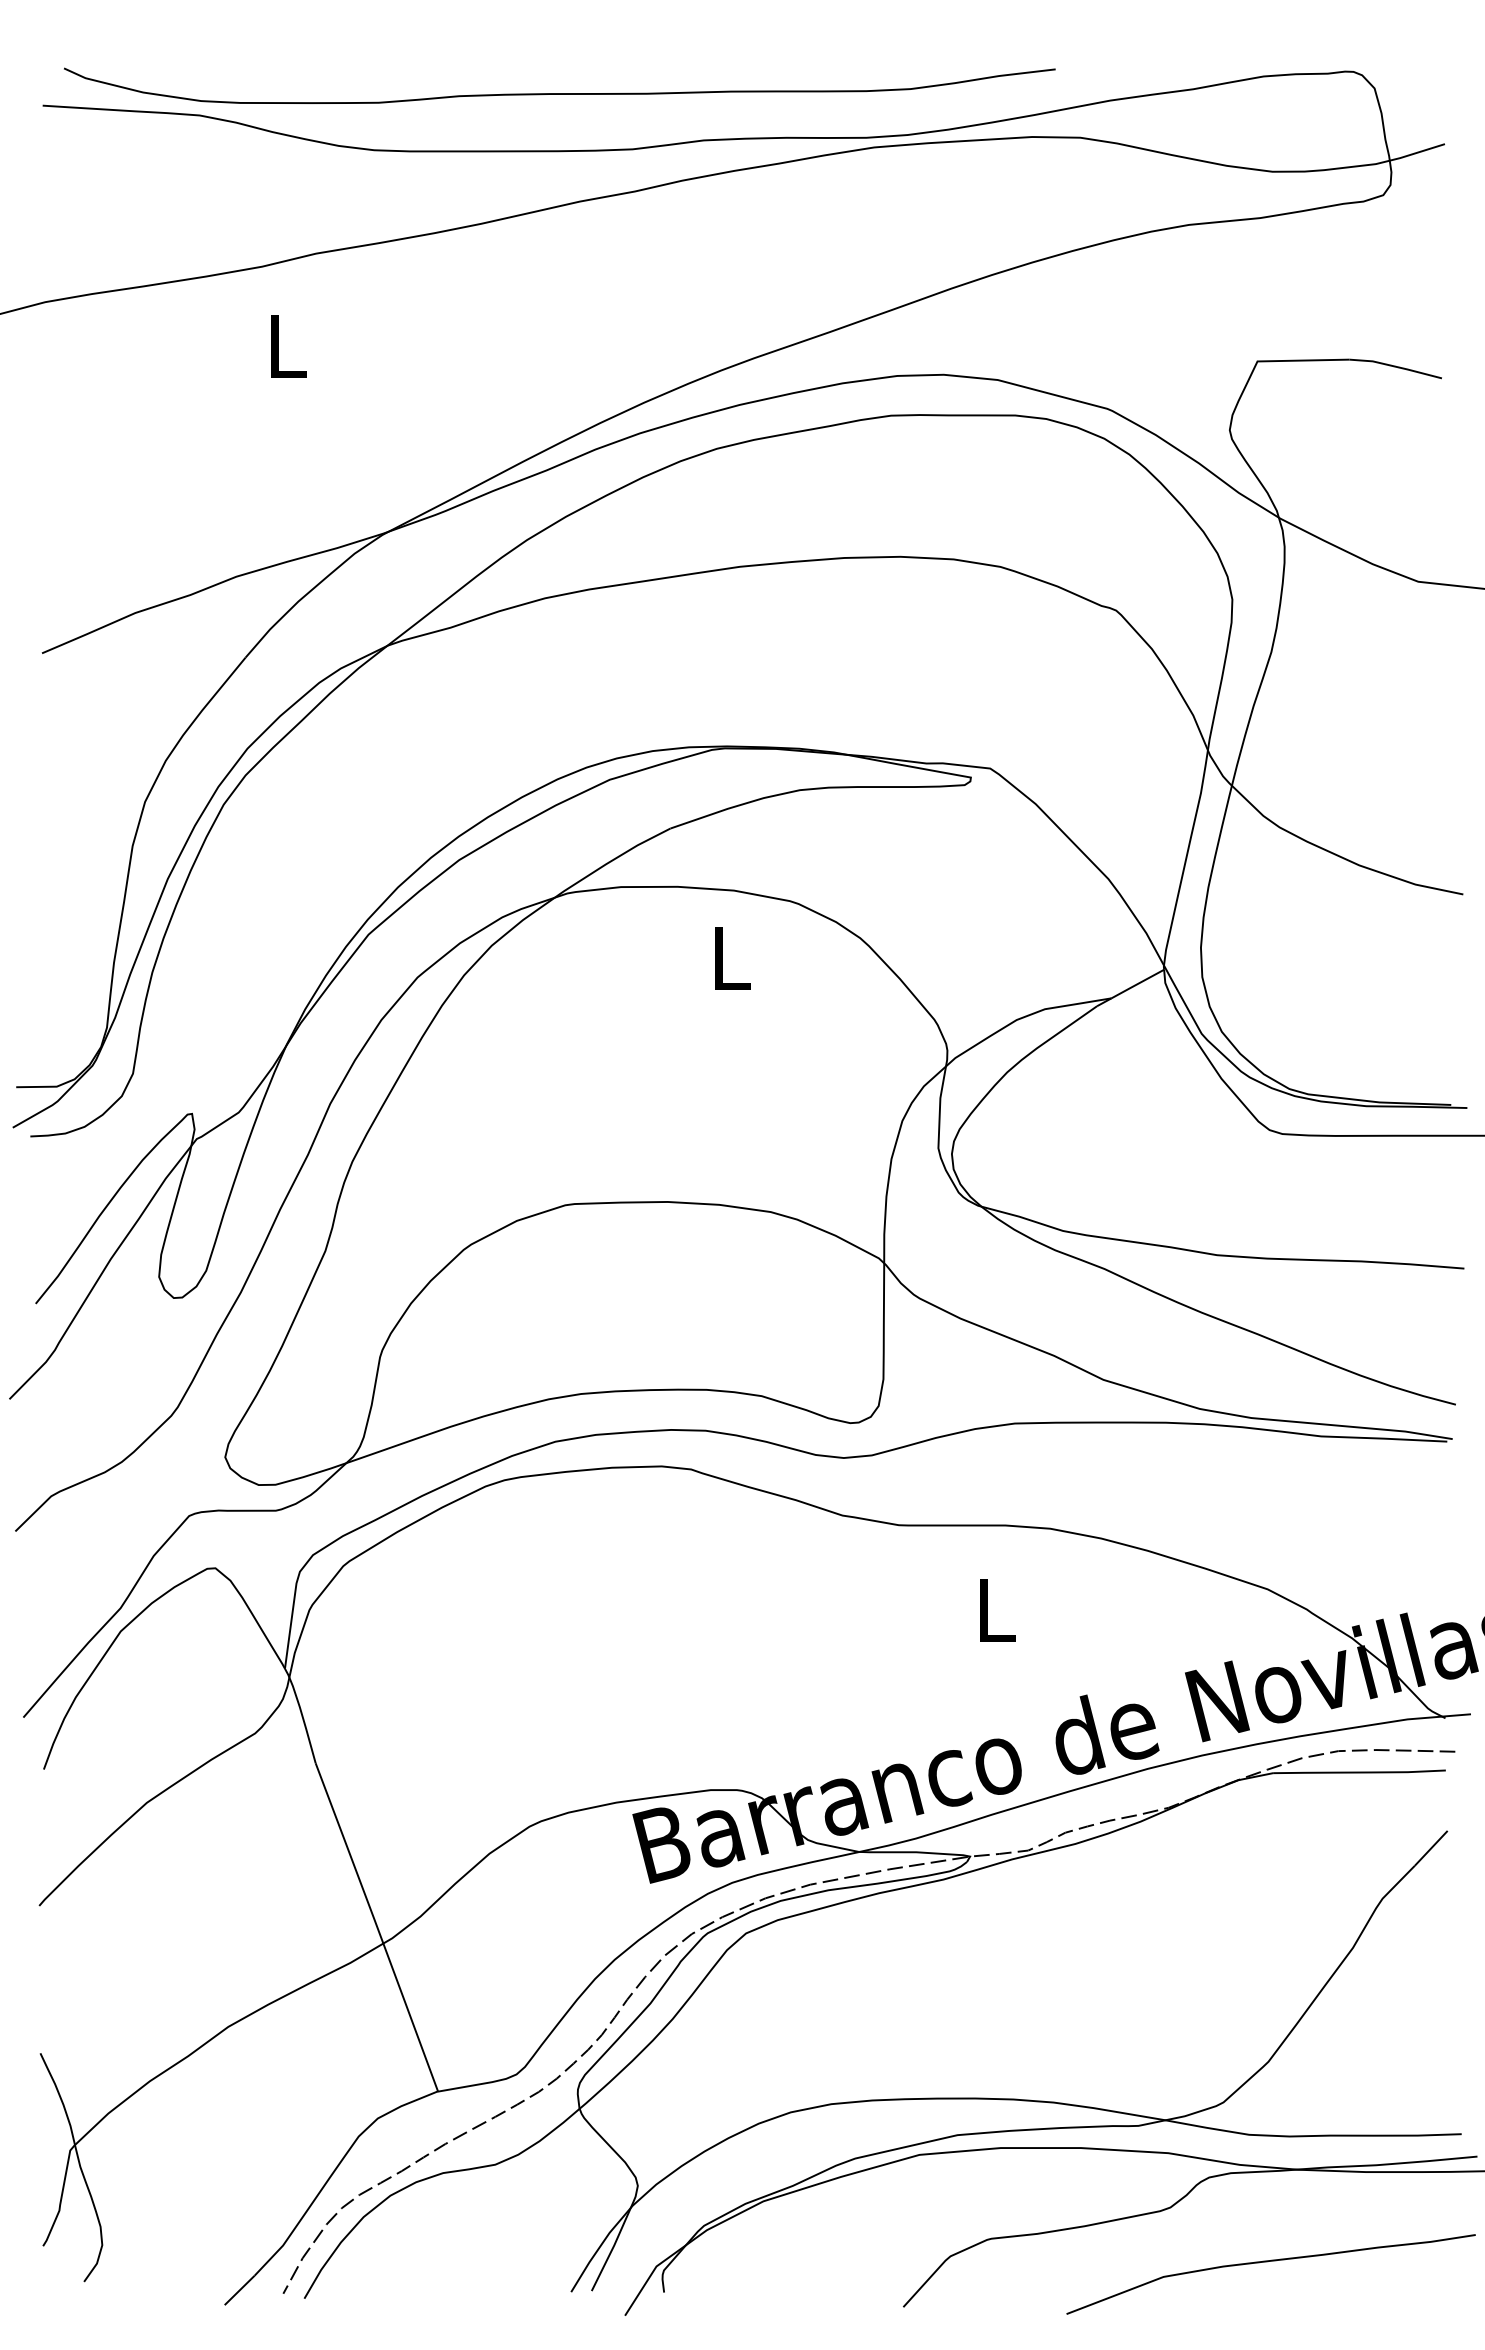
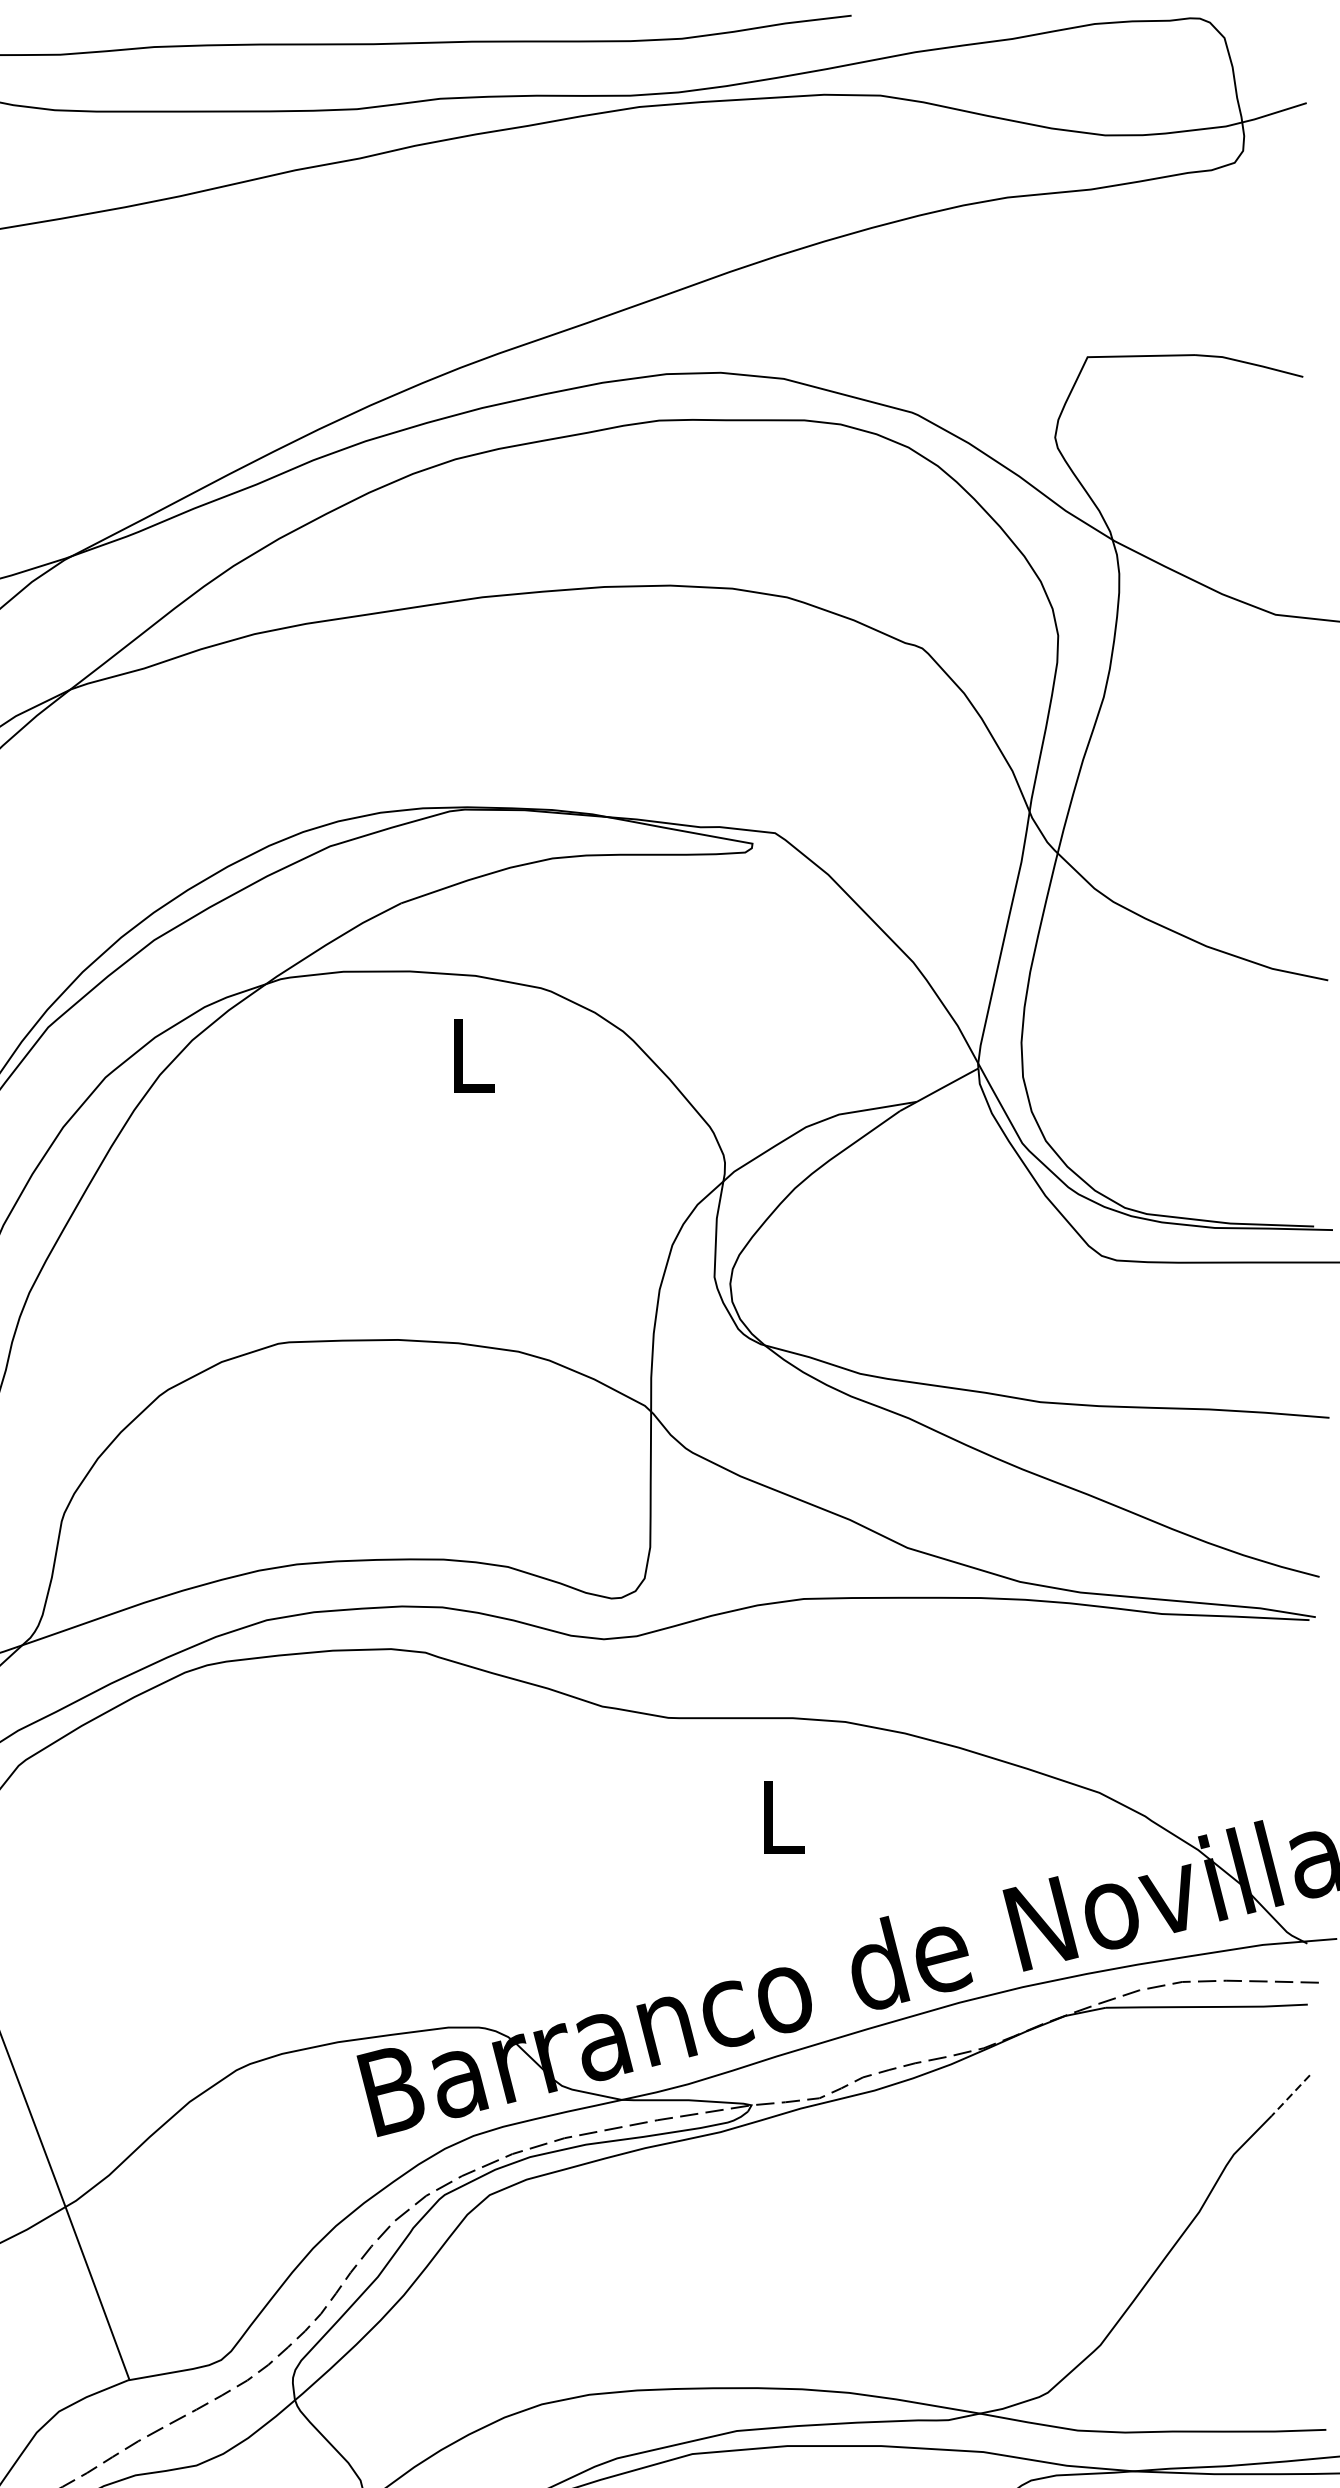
line: (1431, 1848) -> (1291, 2095), solid -> dashed

